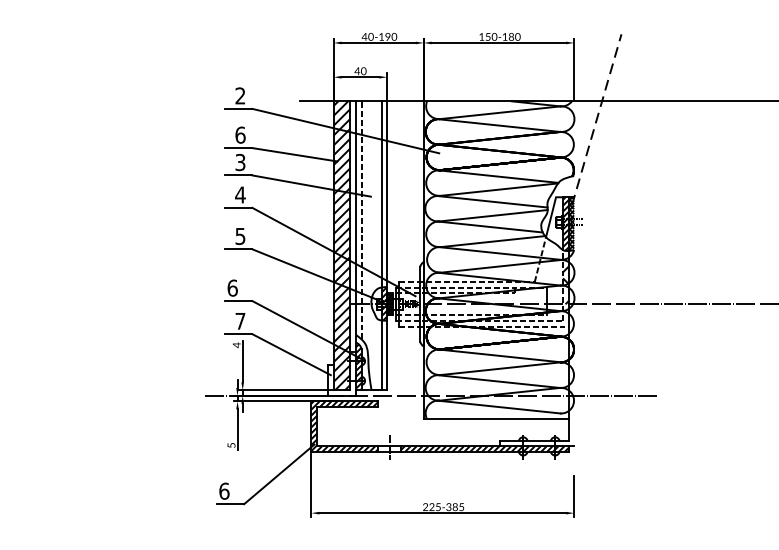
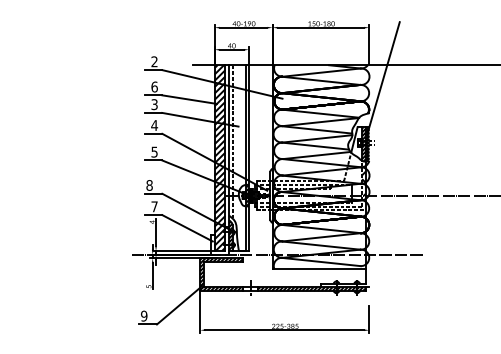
line: (596, 118) -> (383, 76), dashed -> solid
text: (232, 288) -> (149, 185), 6 -> 8
text: (224, 490) -> (144, 315), 6 -> 9

